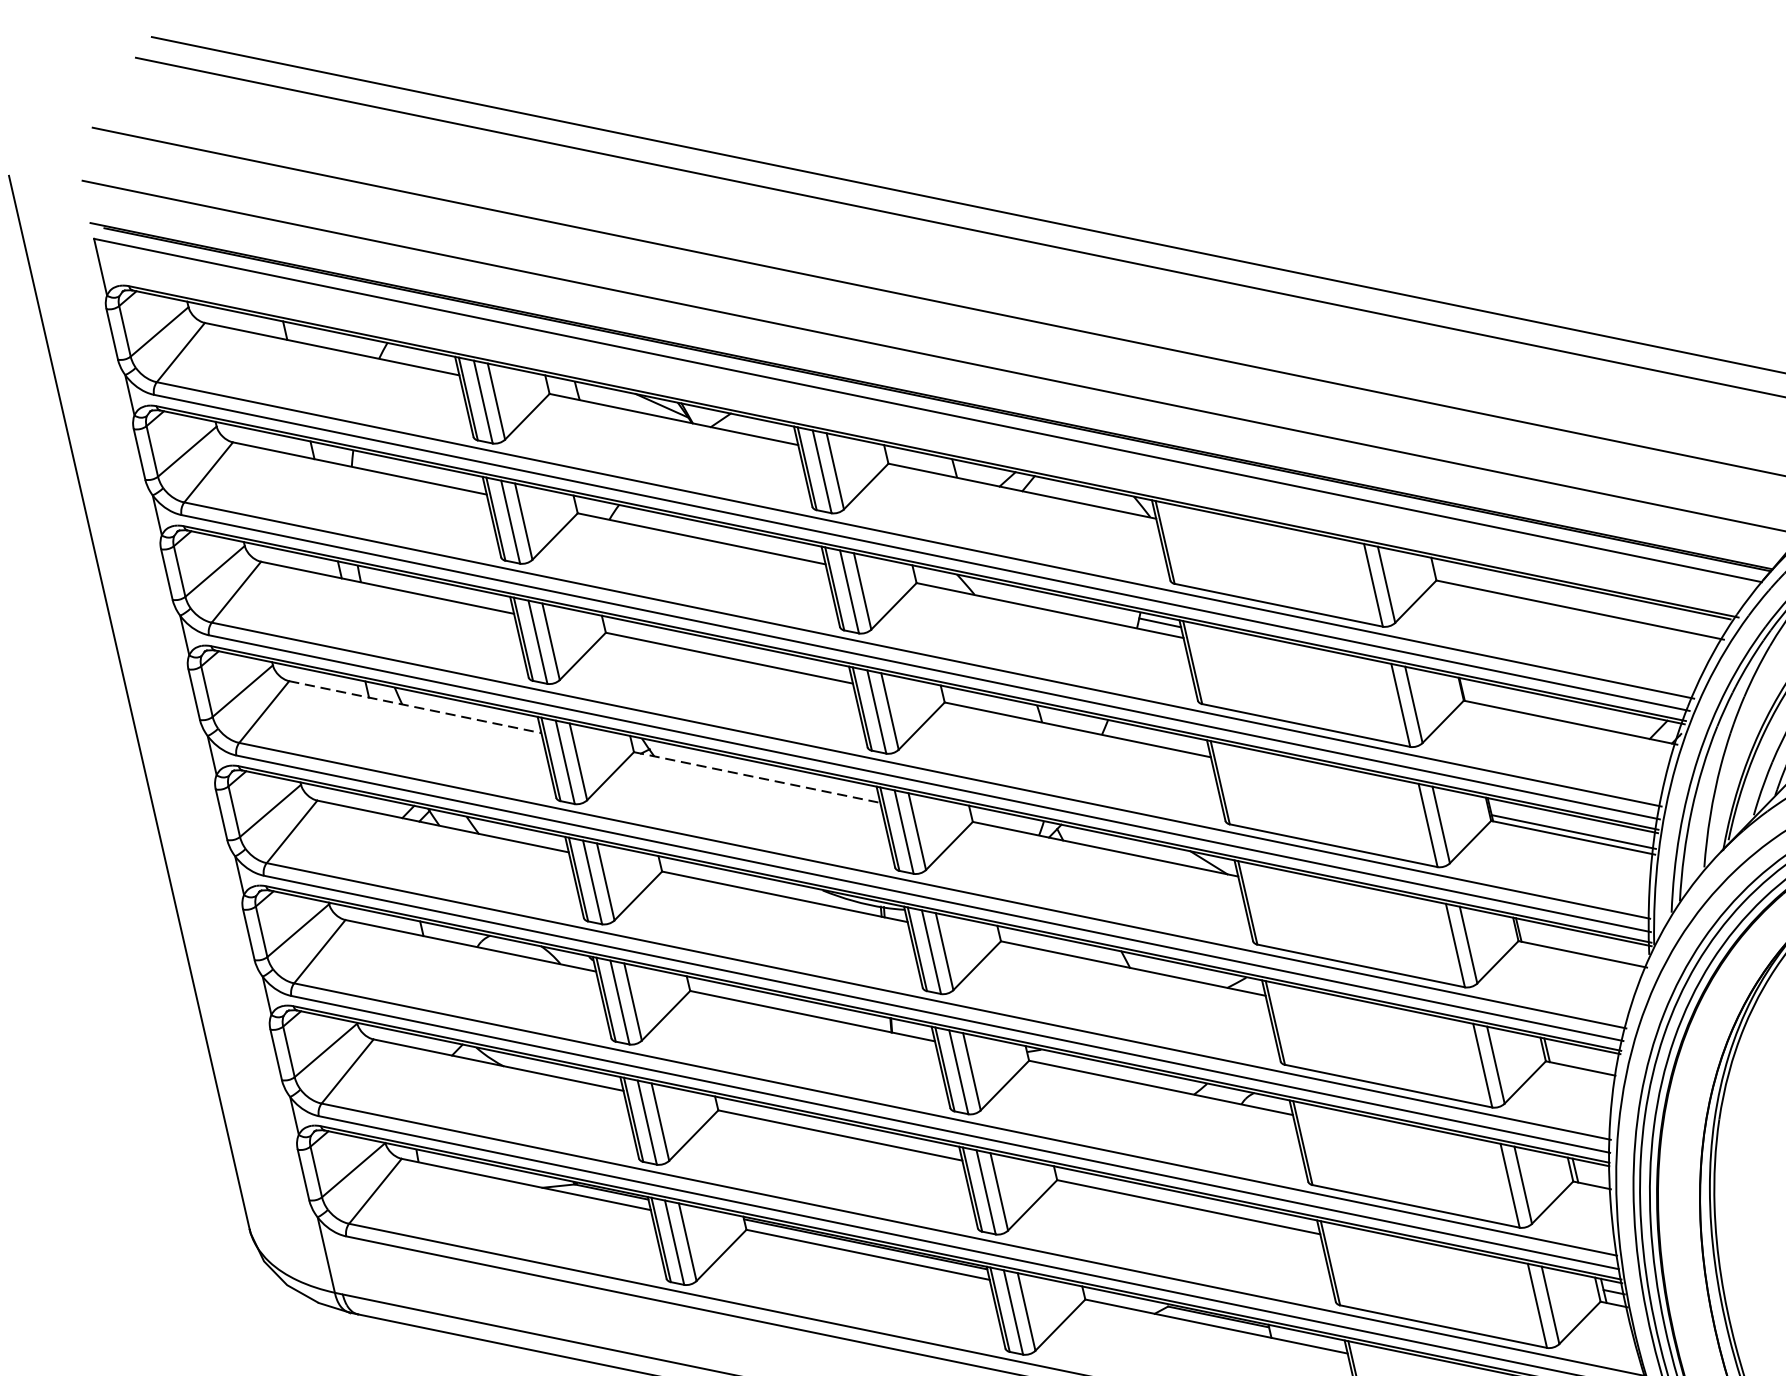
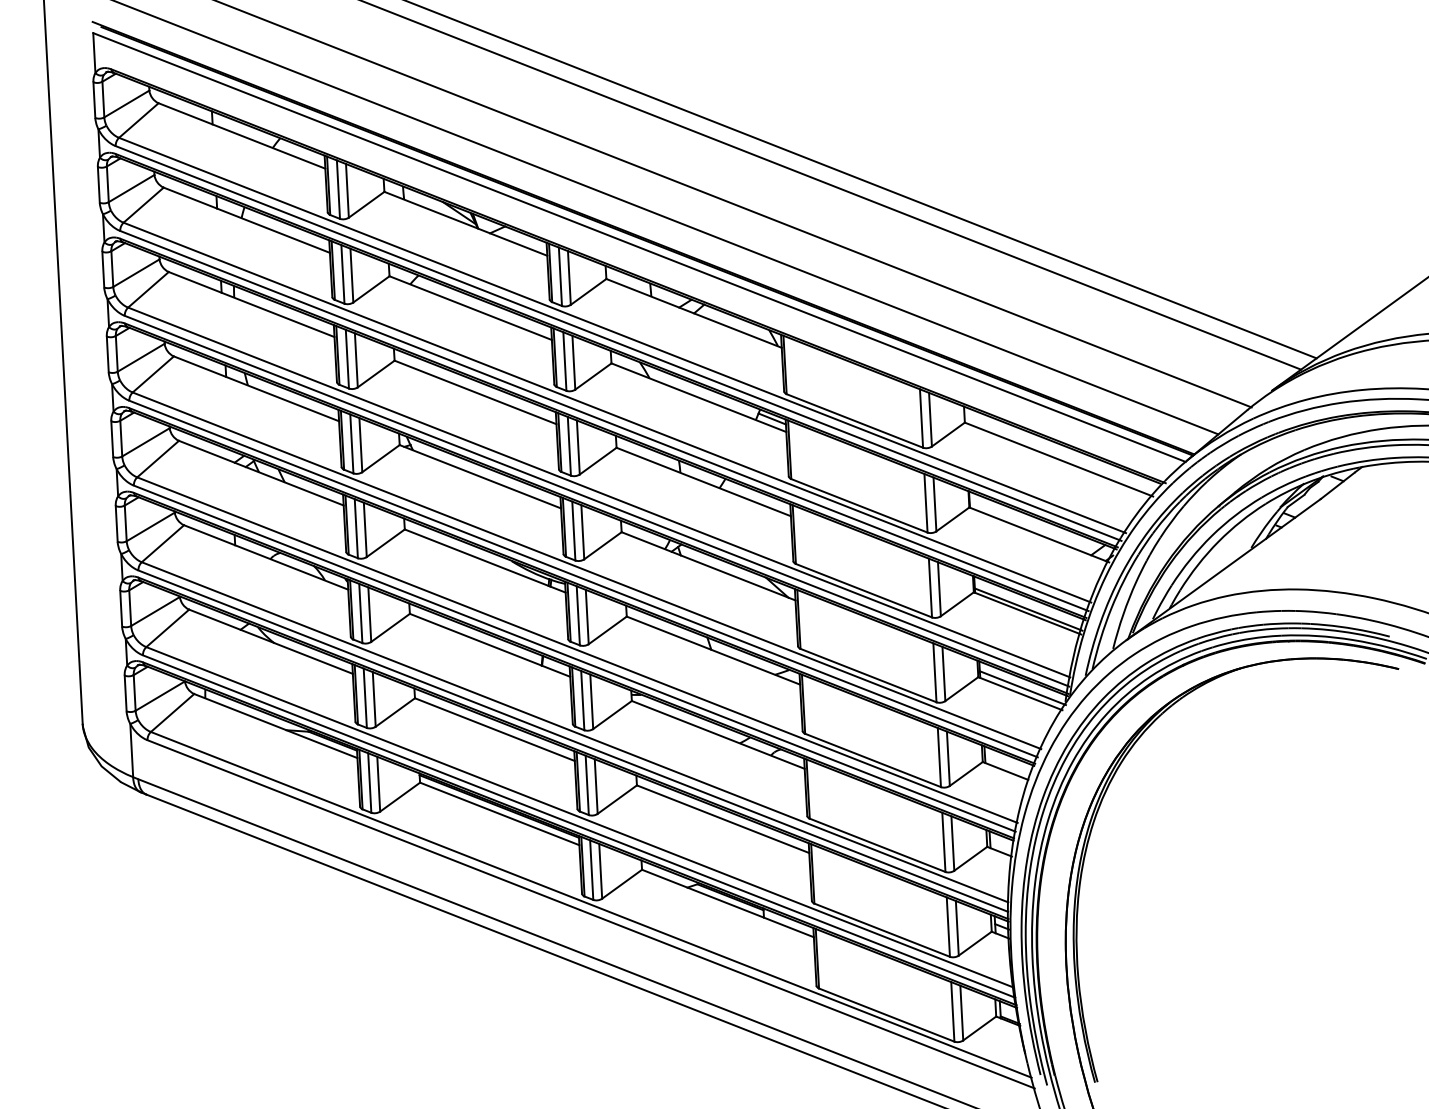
line: (415, 706) -> (256, 388), dashed -> solid
line: (757, 777) -> (480, 476), dashed -> solid
line: (1584, 946) -> (1022, 688), added

